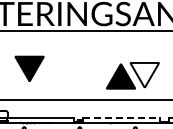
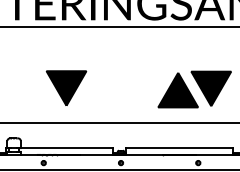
part: (29, 68) -> (66, 87), moved
fill: (144, 74) -> (210, 87), added
line: (122, 117) -> (180, 147), dashed -> solid

